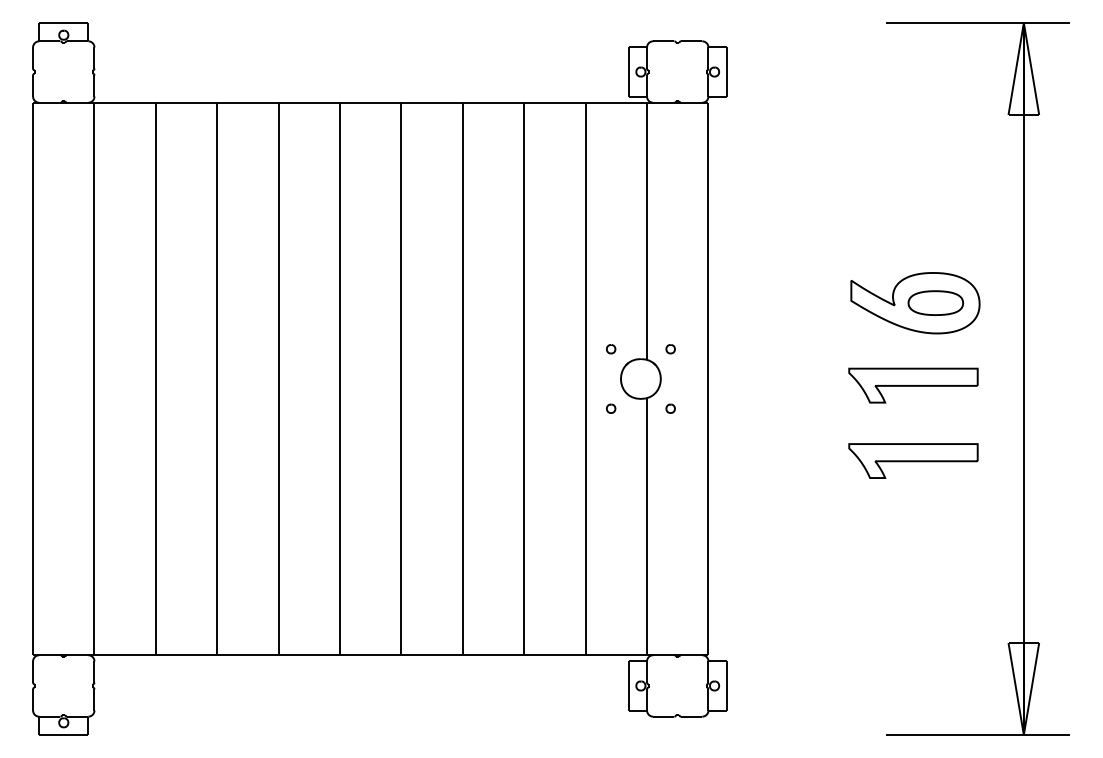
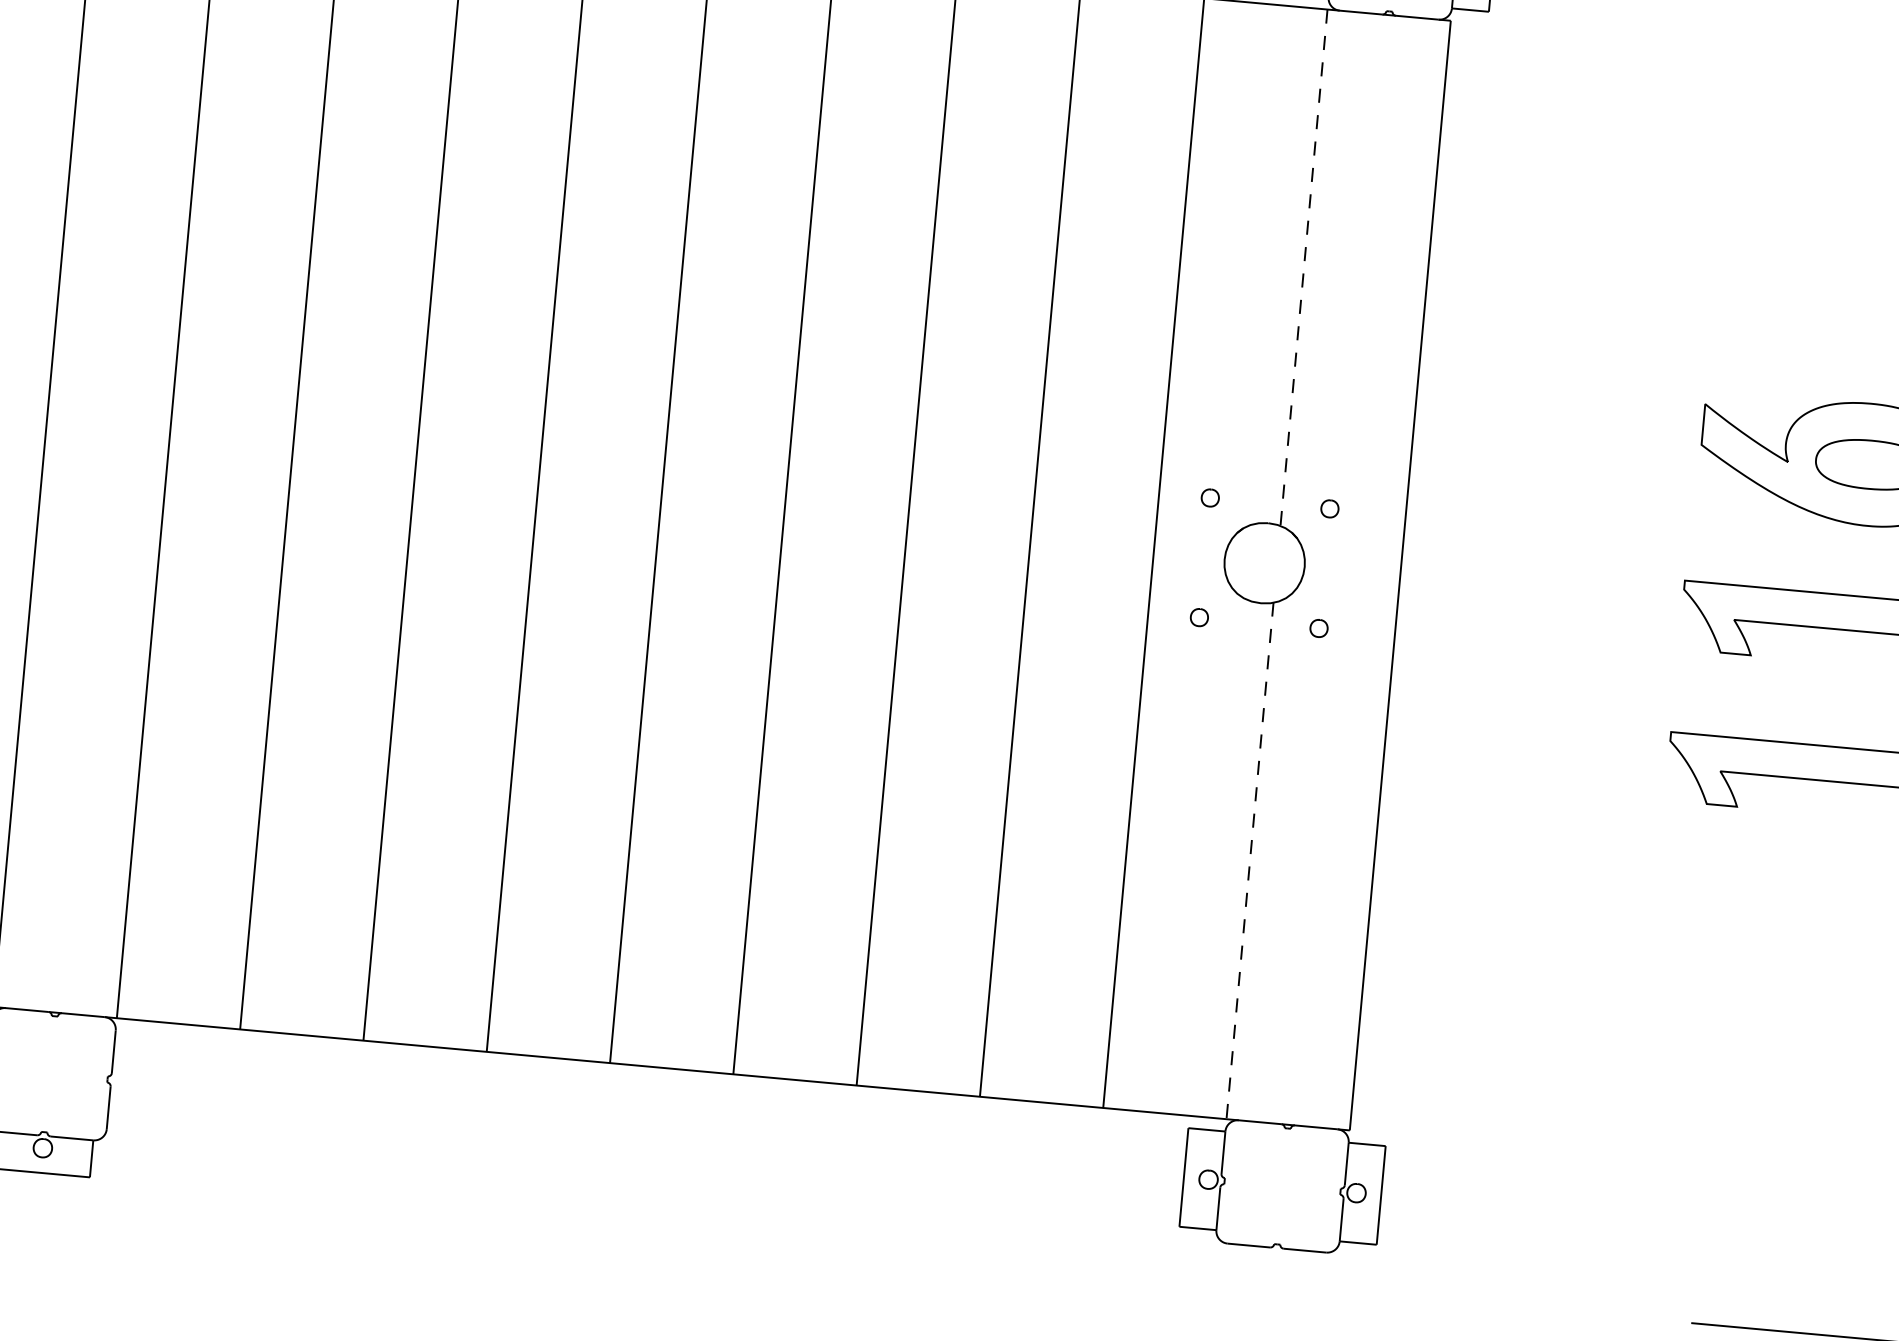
line: (647, 231) -> (1304, 268), solid -> dashed
line: (647, 526) -> (1250, 860), solid -> dashed

